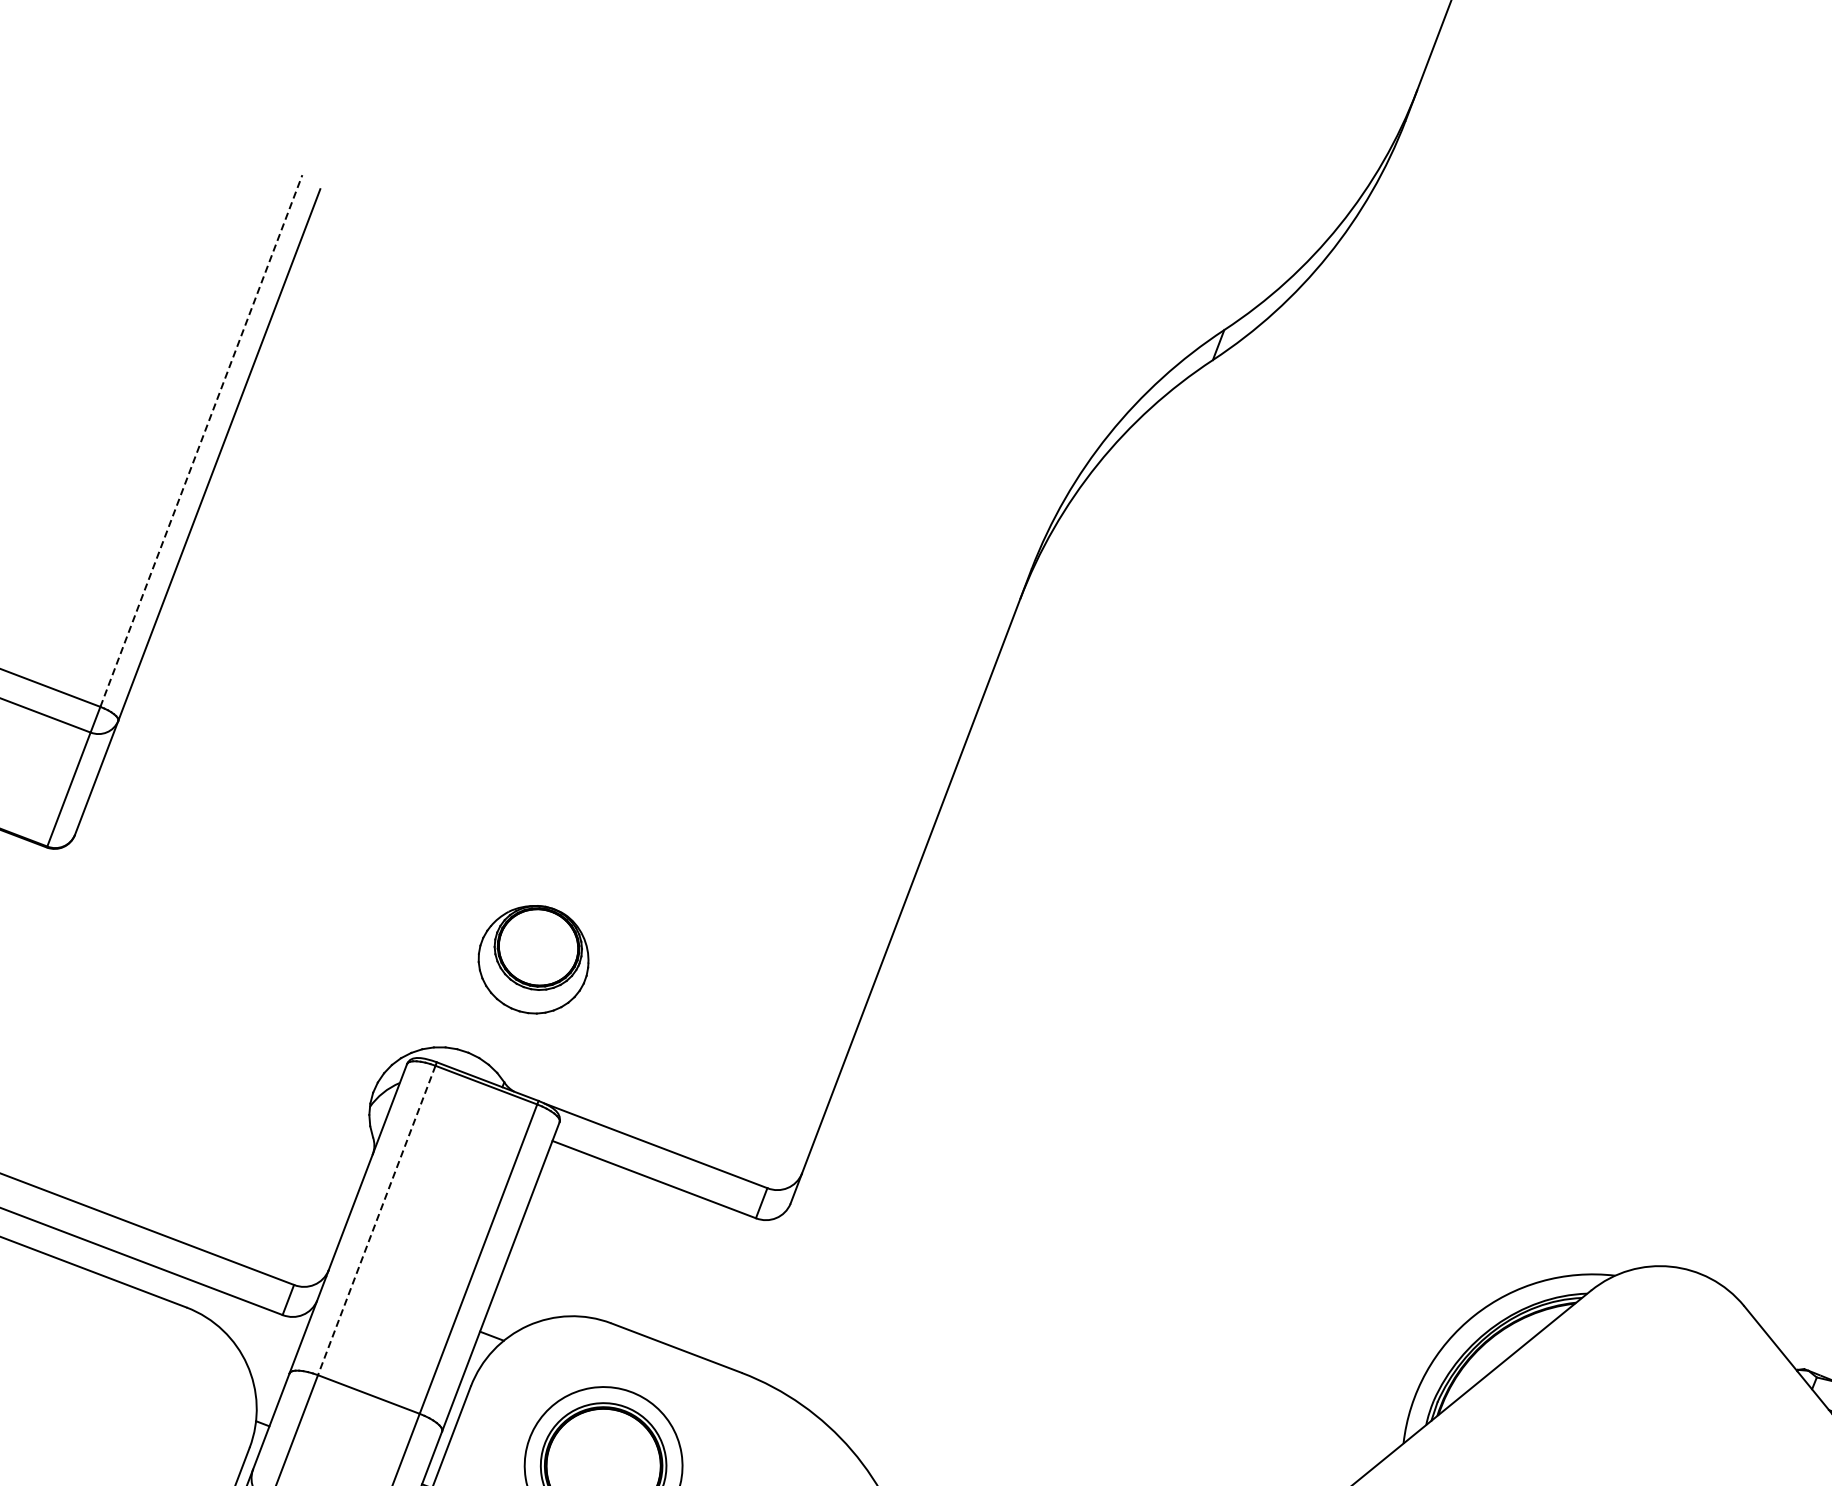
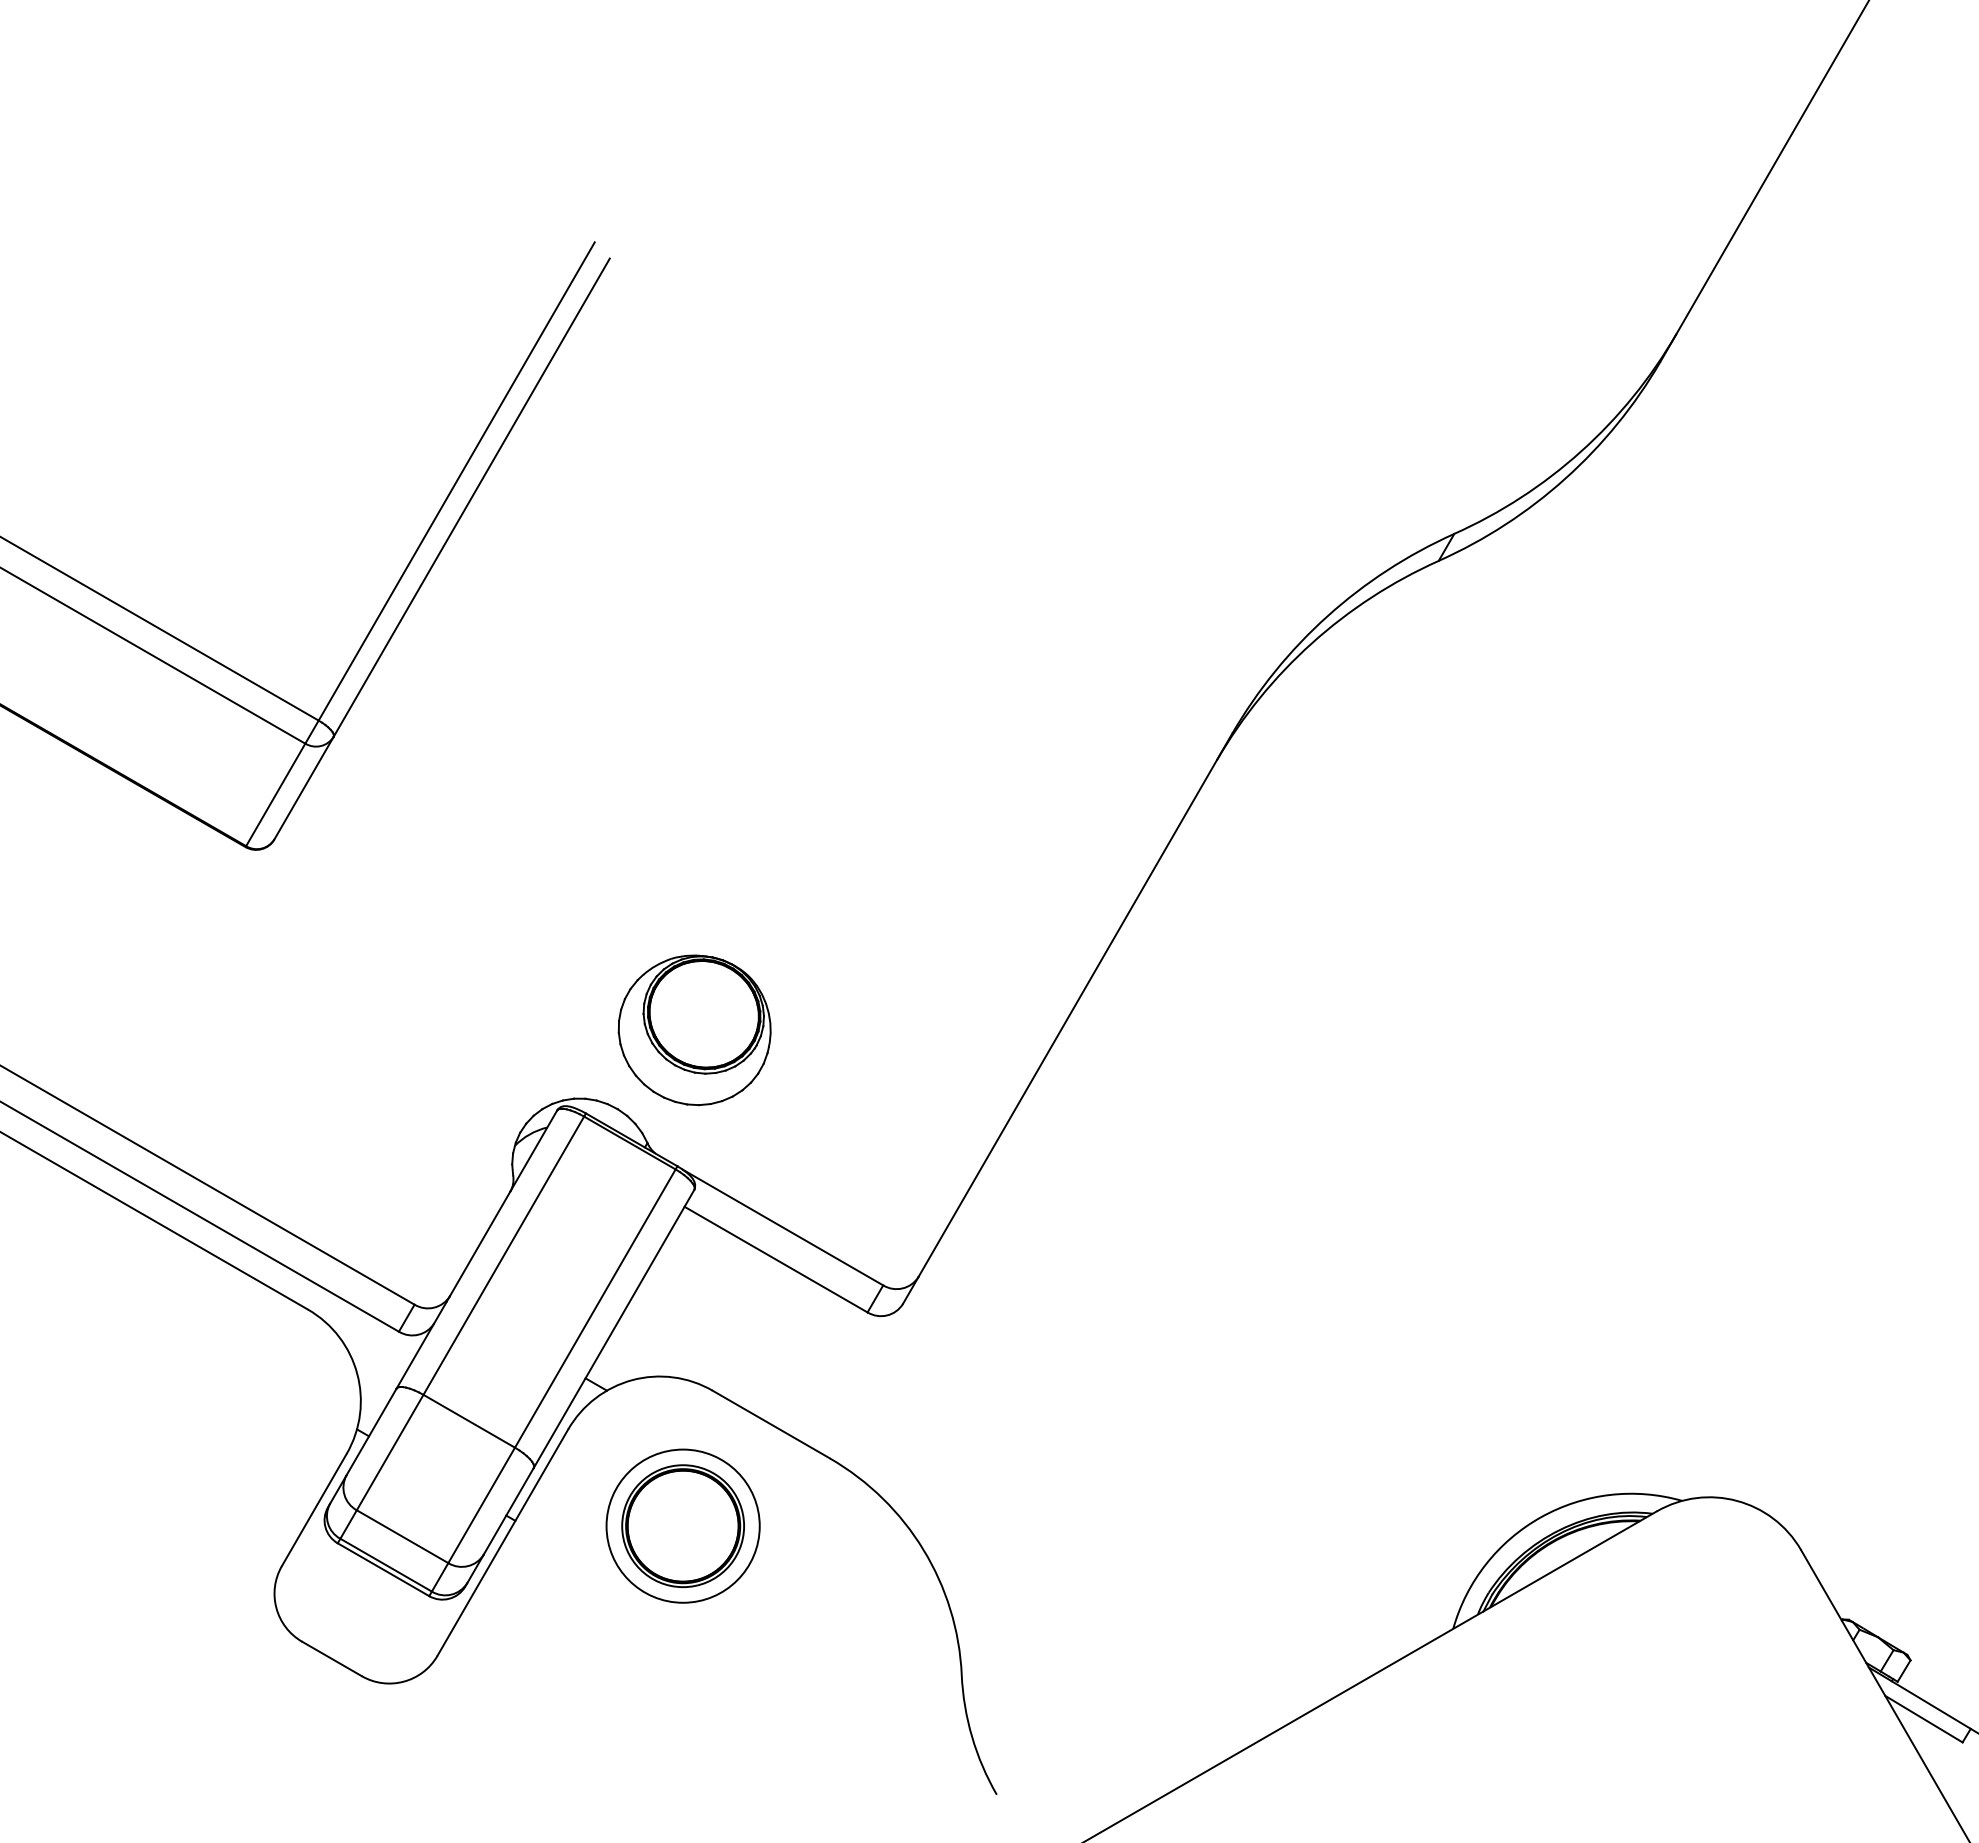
line: (201, 441) -> (456, 481), dashed -> solid
part: (533, 960) -> (694, 1030), size x1.43
line: (376, 1220) -> (503, 1255), dashed -> solid

